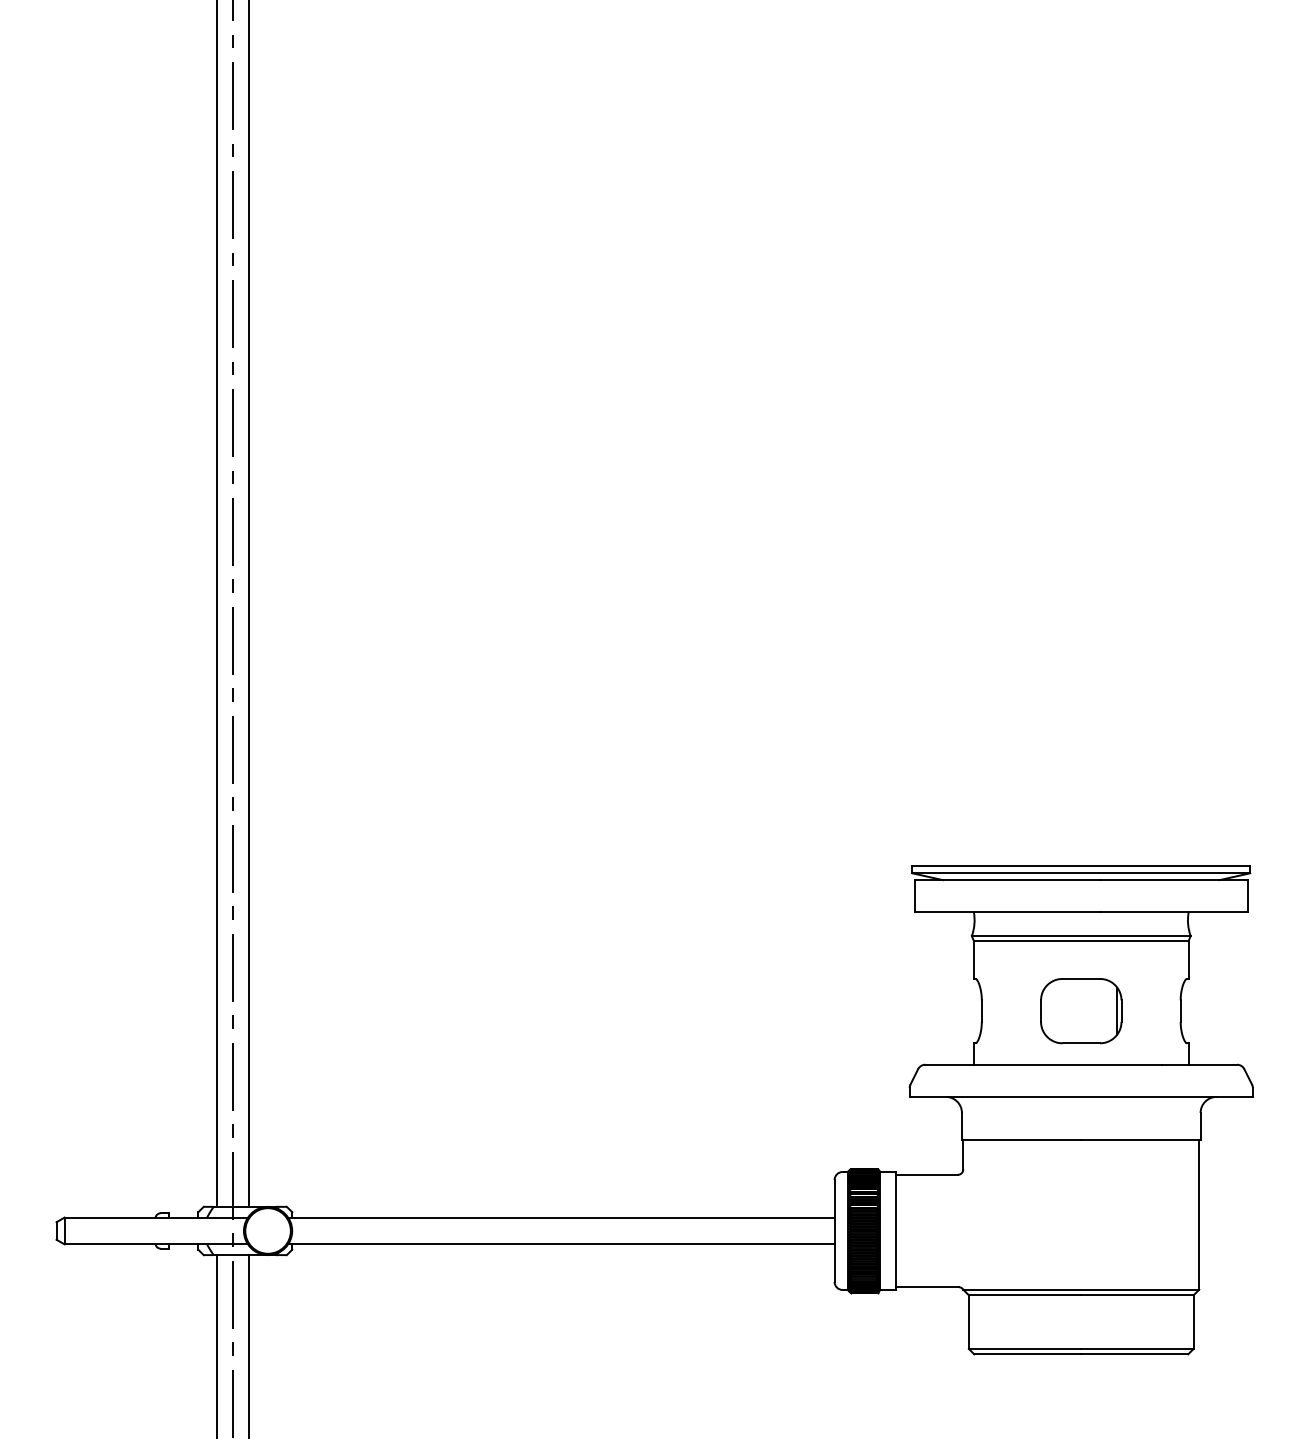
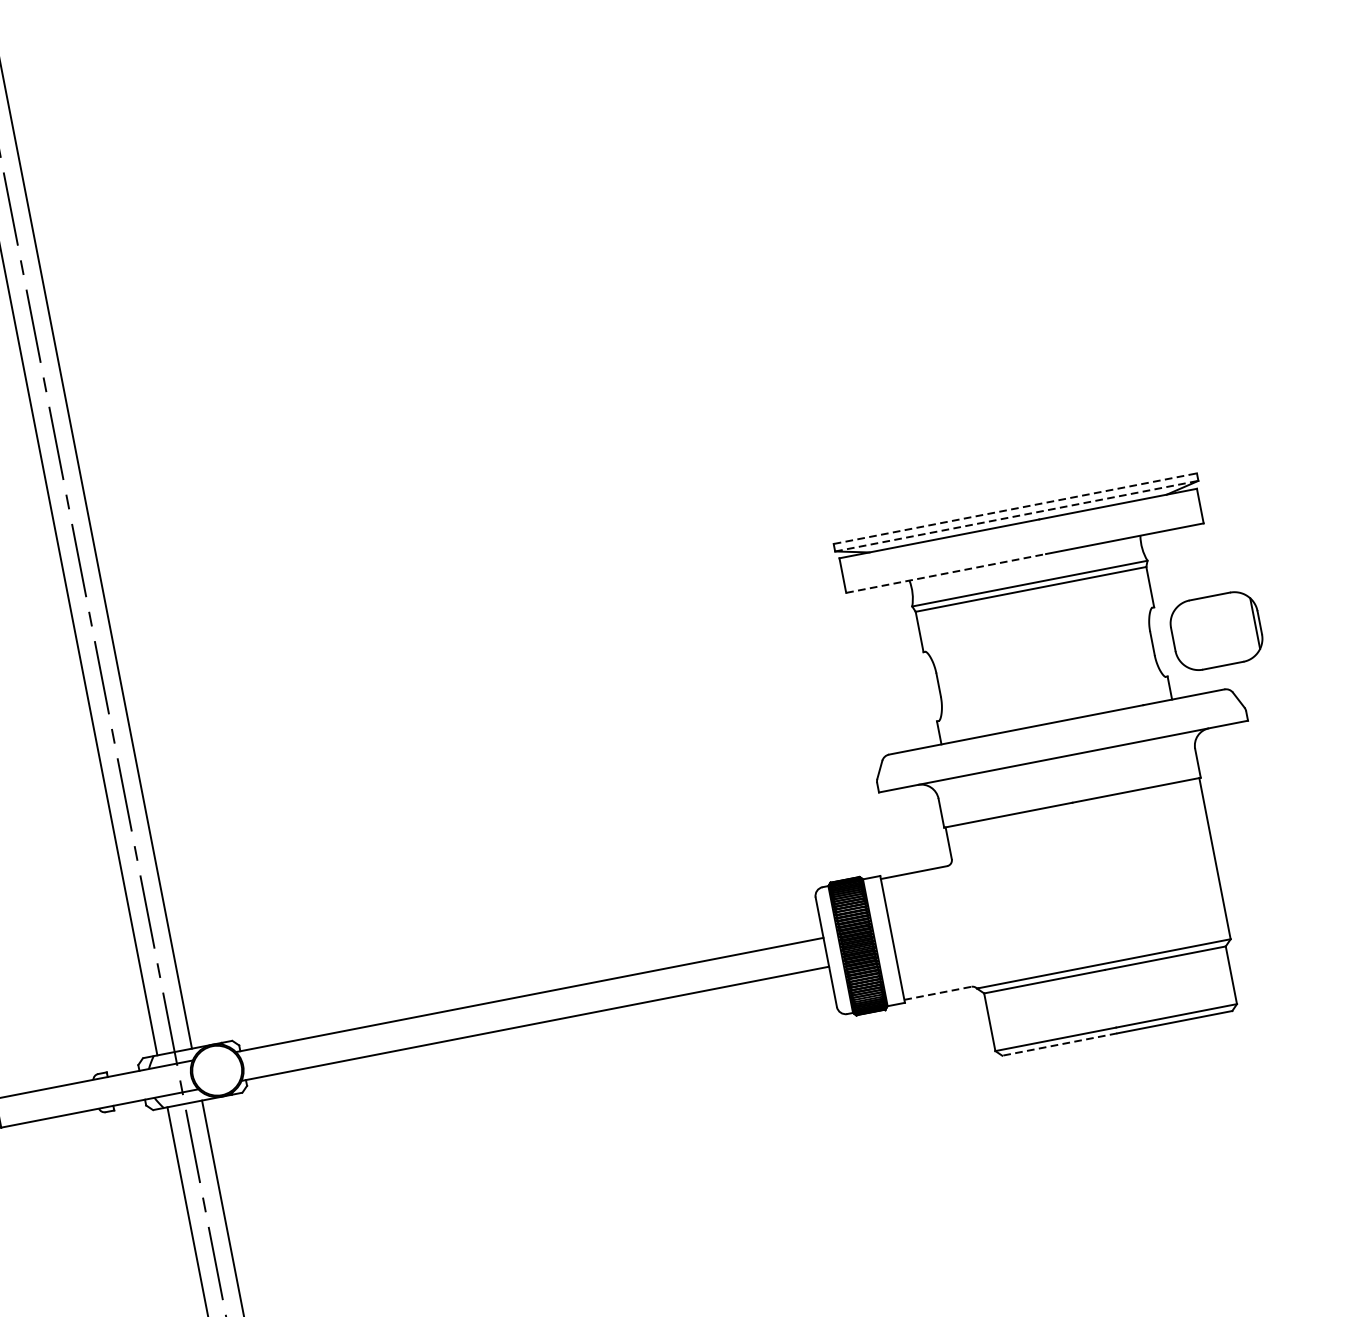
line: (1081, 866) -> (1015, 508), solid -> dashed
line: (1081, 873) -> (1017, 516), solid -> dashed
line: (1007, 912) -> (945, 573), solid -> dashed
part: (1081, 1011) -> (1216, 631), moved
line: (927, 1287) -> (938, 993), solid -> dashed
line: (1027, 1354) -> (1059, 1044), solid -> dashed

